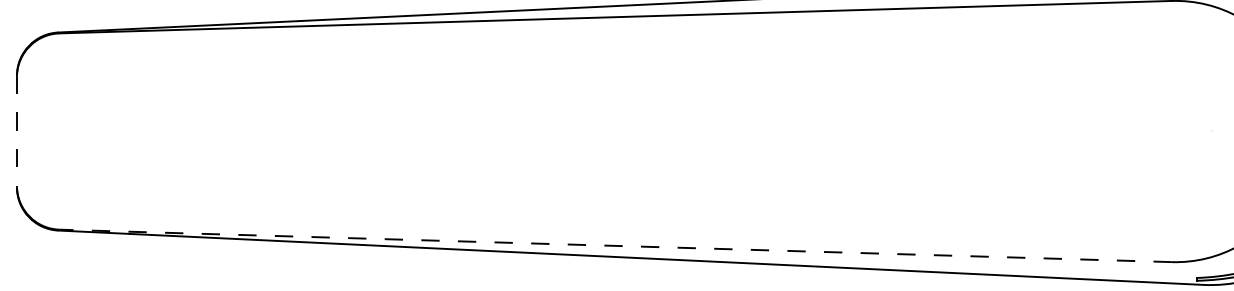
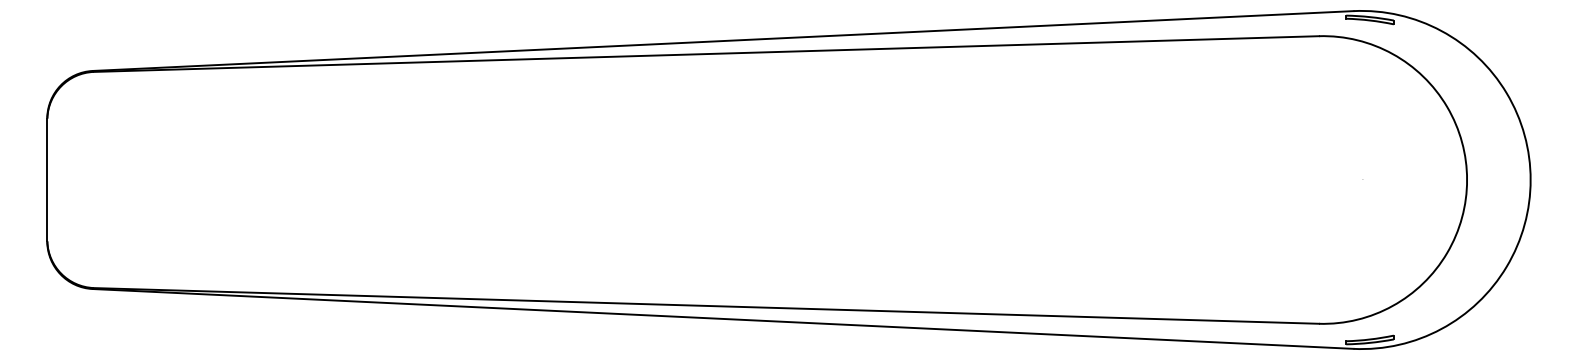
line: (17, 131) -> (47, 180), dashed -> solid
line: (615, 245) -> (706, 305), dashed -> solid

